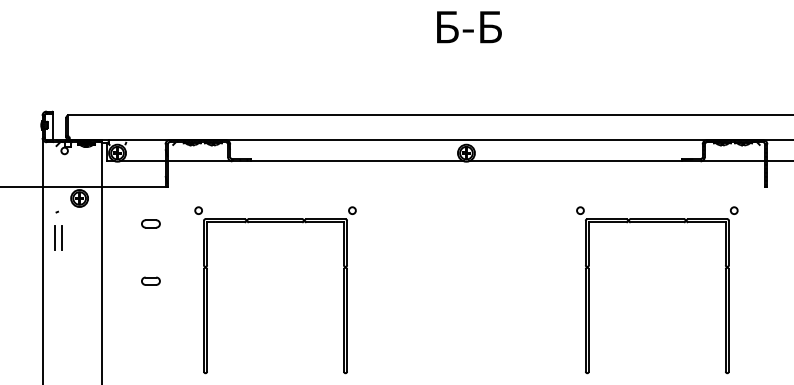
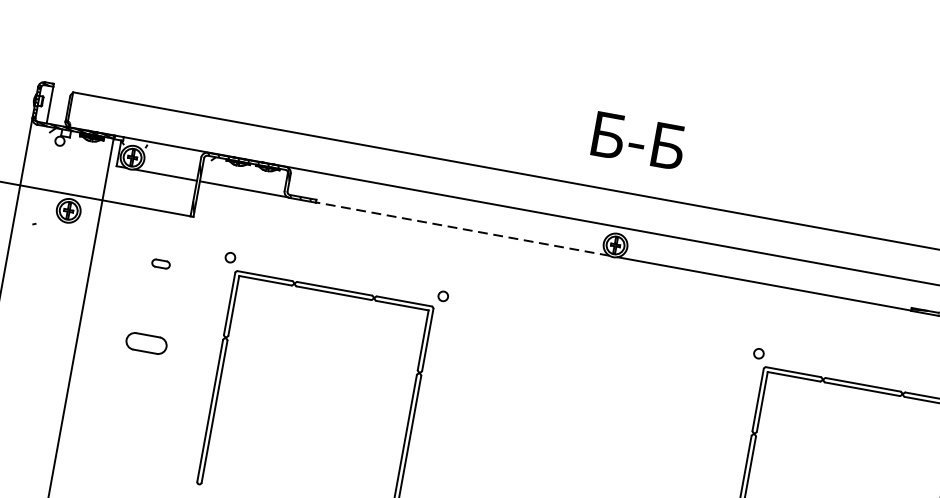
text: (469, 27) -> (638, 141), moved
line: (357, 161) -> (462, 229), solid -> dashed
part: (150, 223) -> (160, 263), size x0.7
line: (55, 237) -> (25, 258), removed
line: (61, 237) -> (33, 260), removed
part: (150, 280) -> (146, 342), size x1.6

